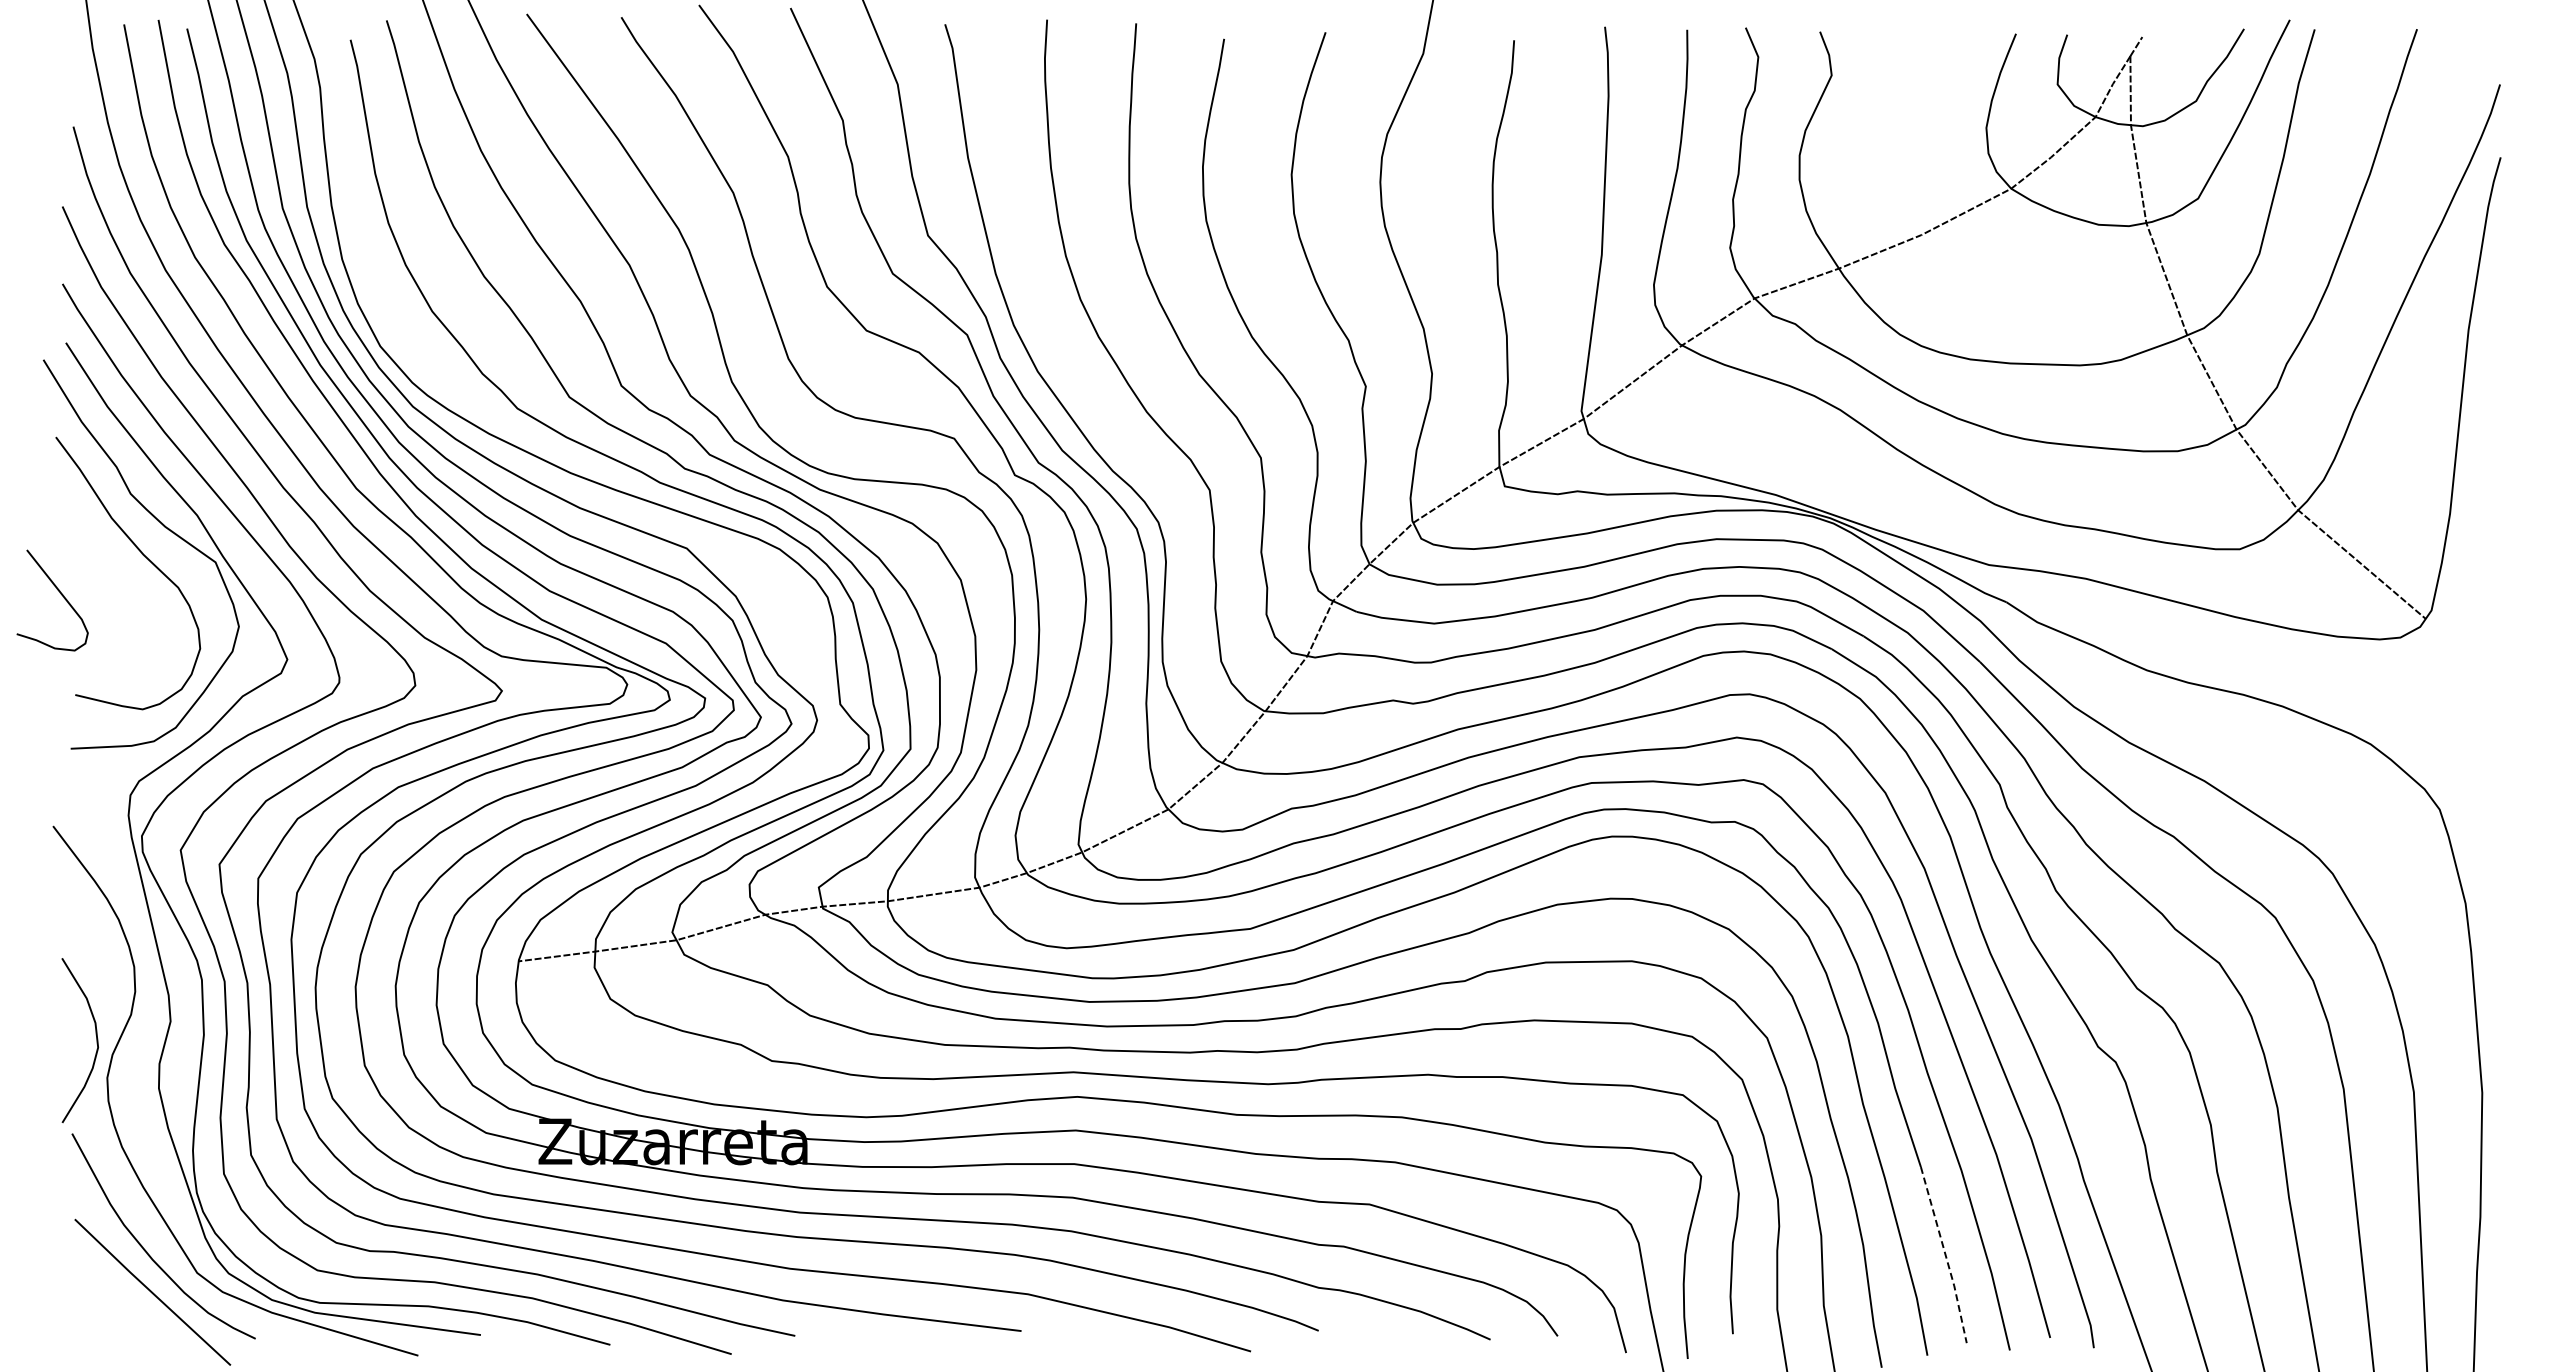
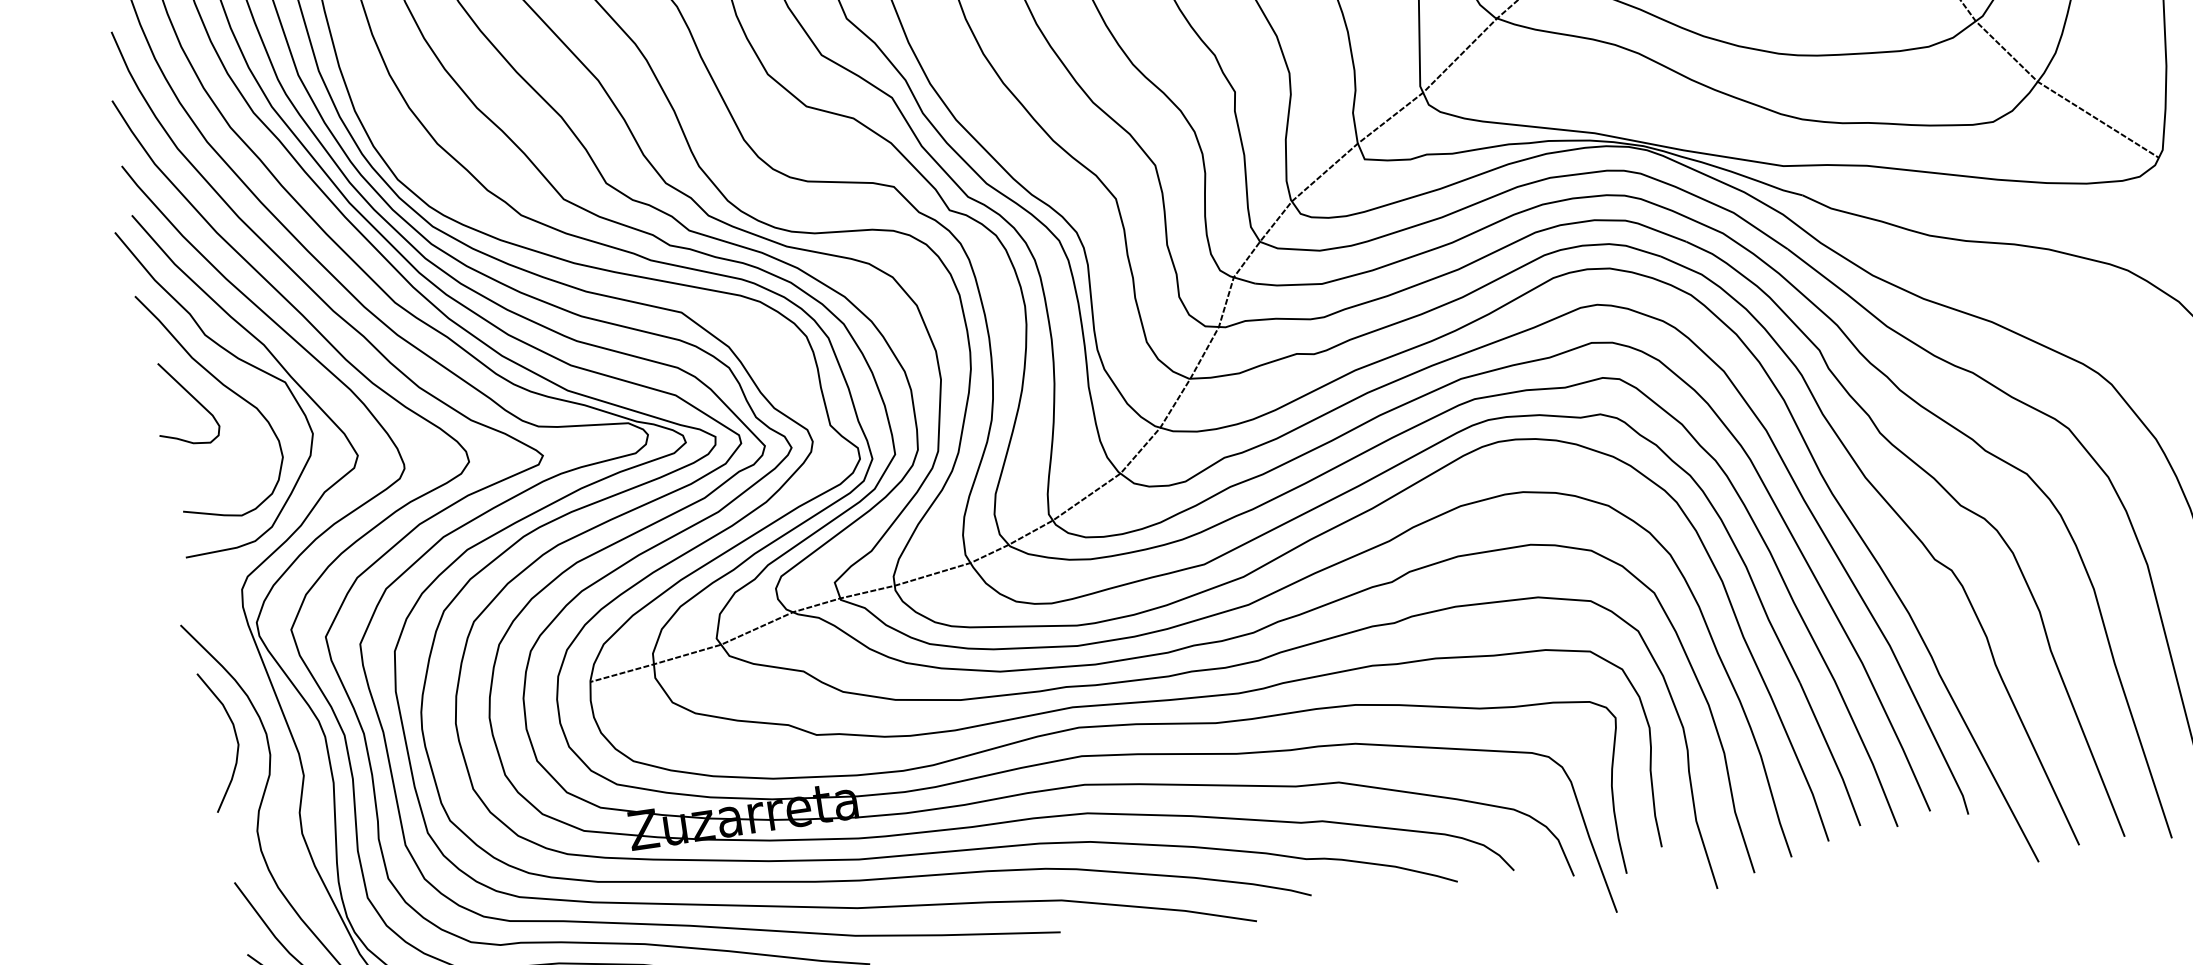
curve: (60, 594) -> (191, 397), moved
curve: (96, 1040) -> (236, 738), moved
line: (1945, 1255) -> (1831, 754), dashed -> solid

